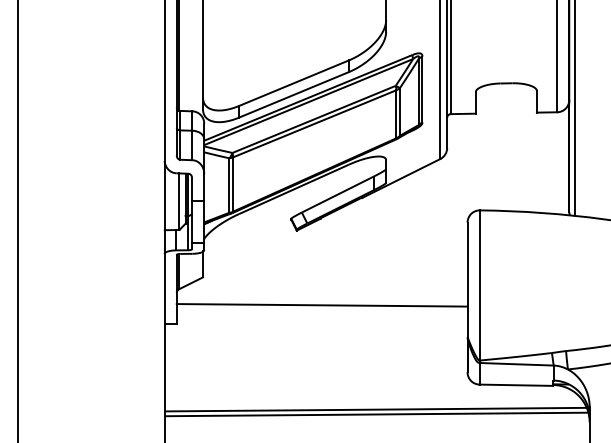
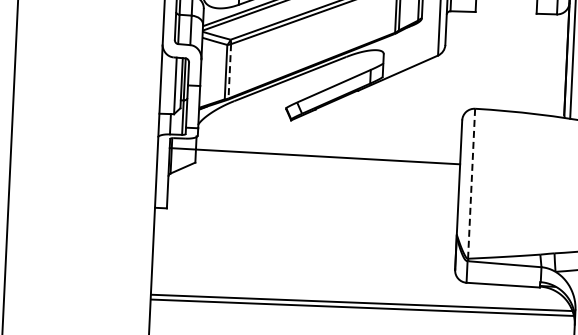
line: (233, 185) -> (230, 72), solid -> dashed
line: (479, 284) -> (471, 182), solid -> dashed
line: (321, 305) -> (314, 156), moved

